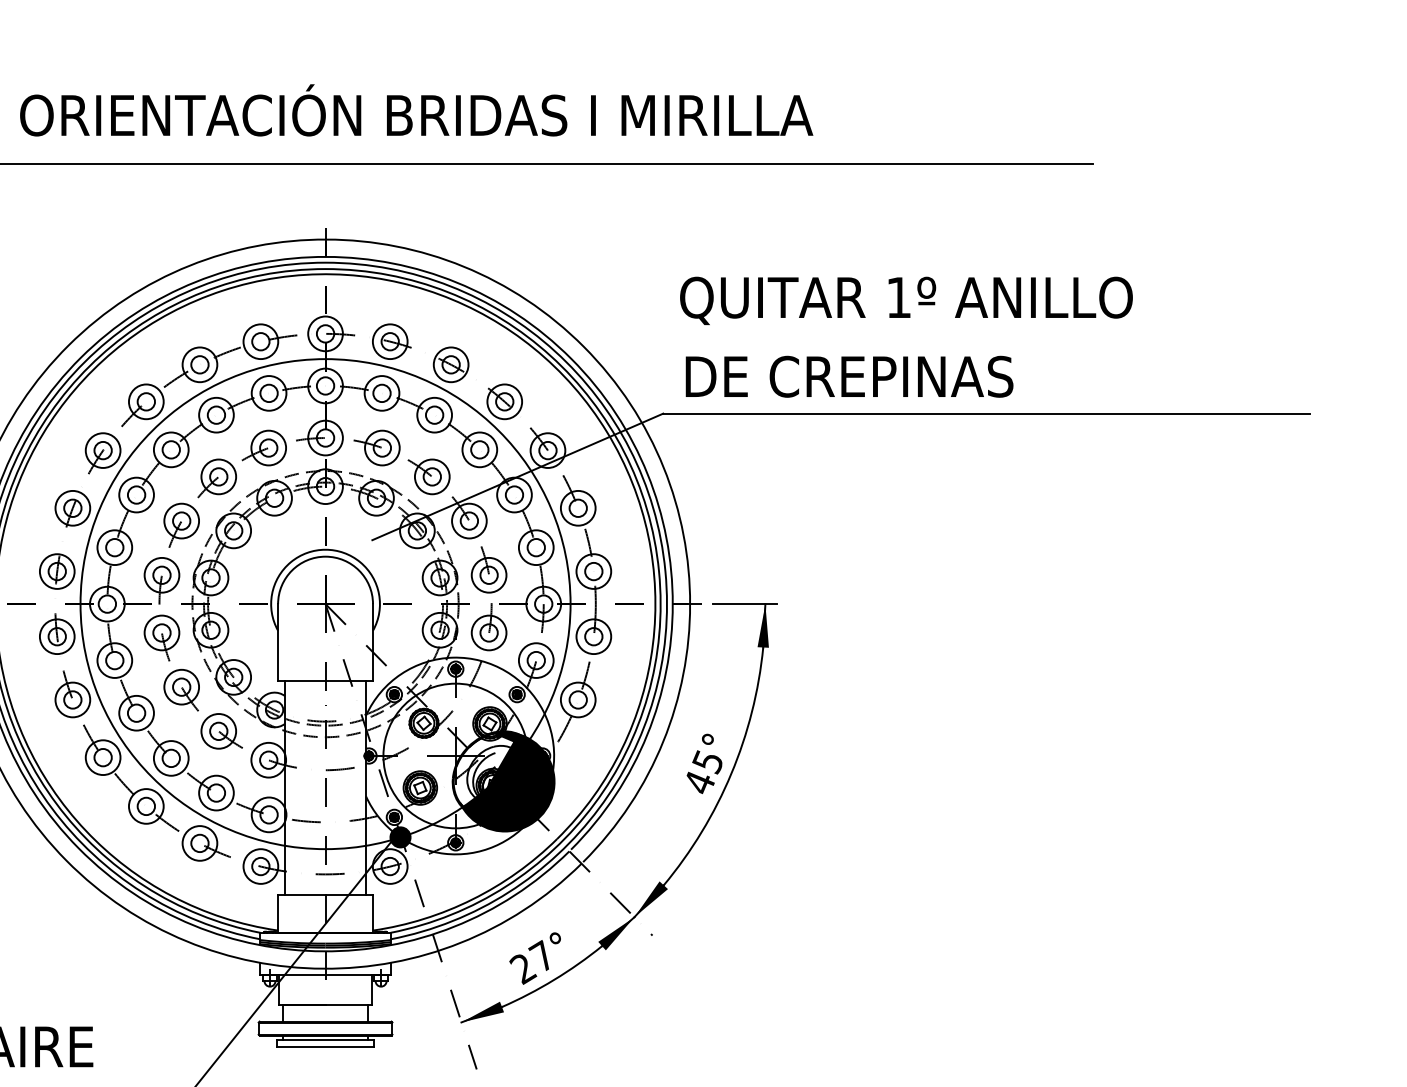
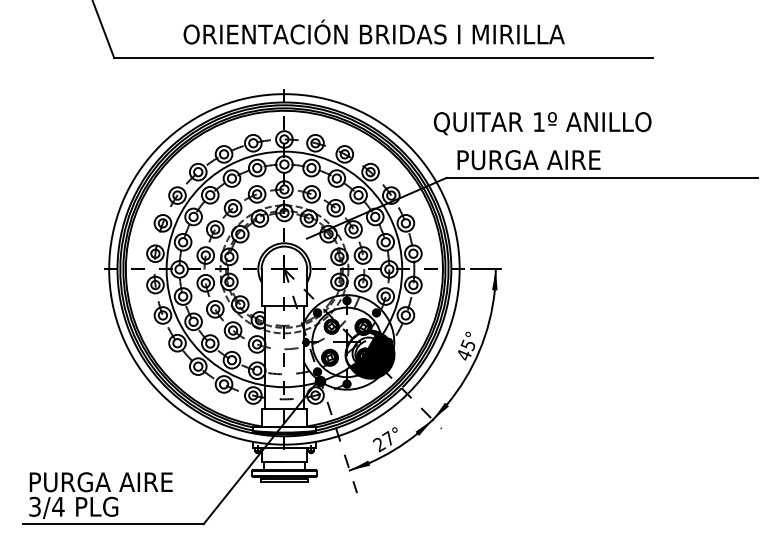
text: (415, 109) -> (373, 31), moved
text: (906, 300) -> (542, 123), moved
text: (852, 377) -> (537, 160), DE CREPINAS -> PURGA AIRE

